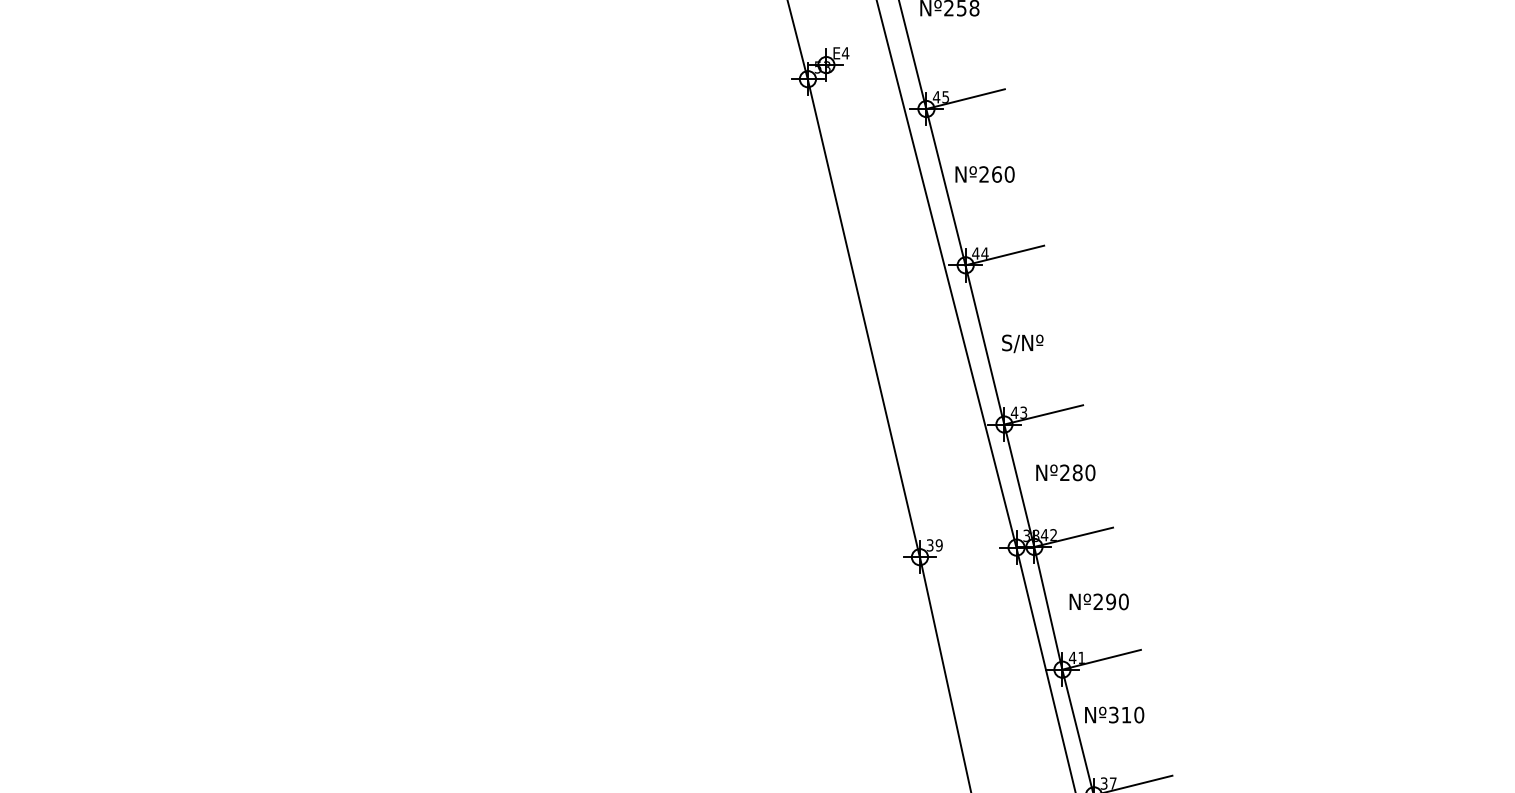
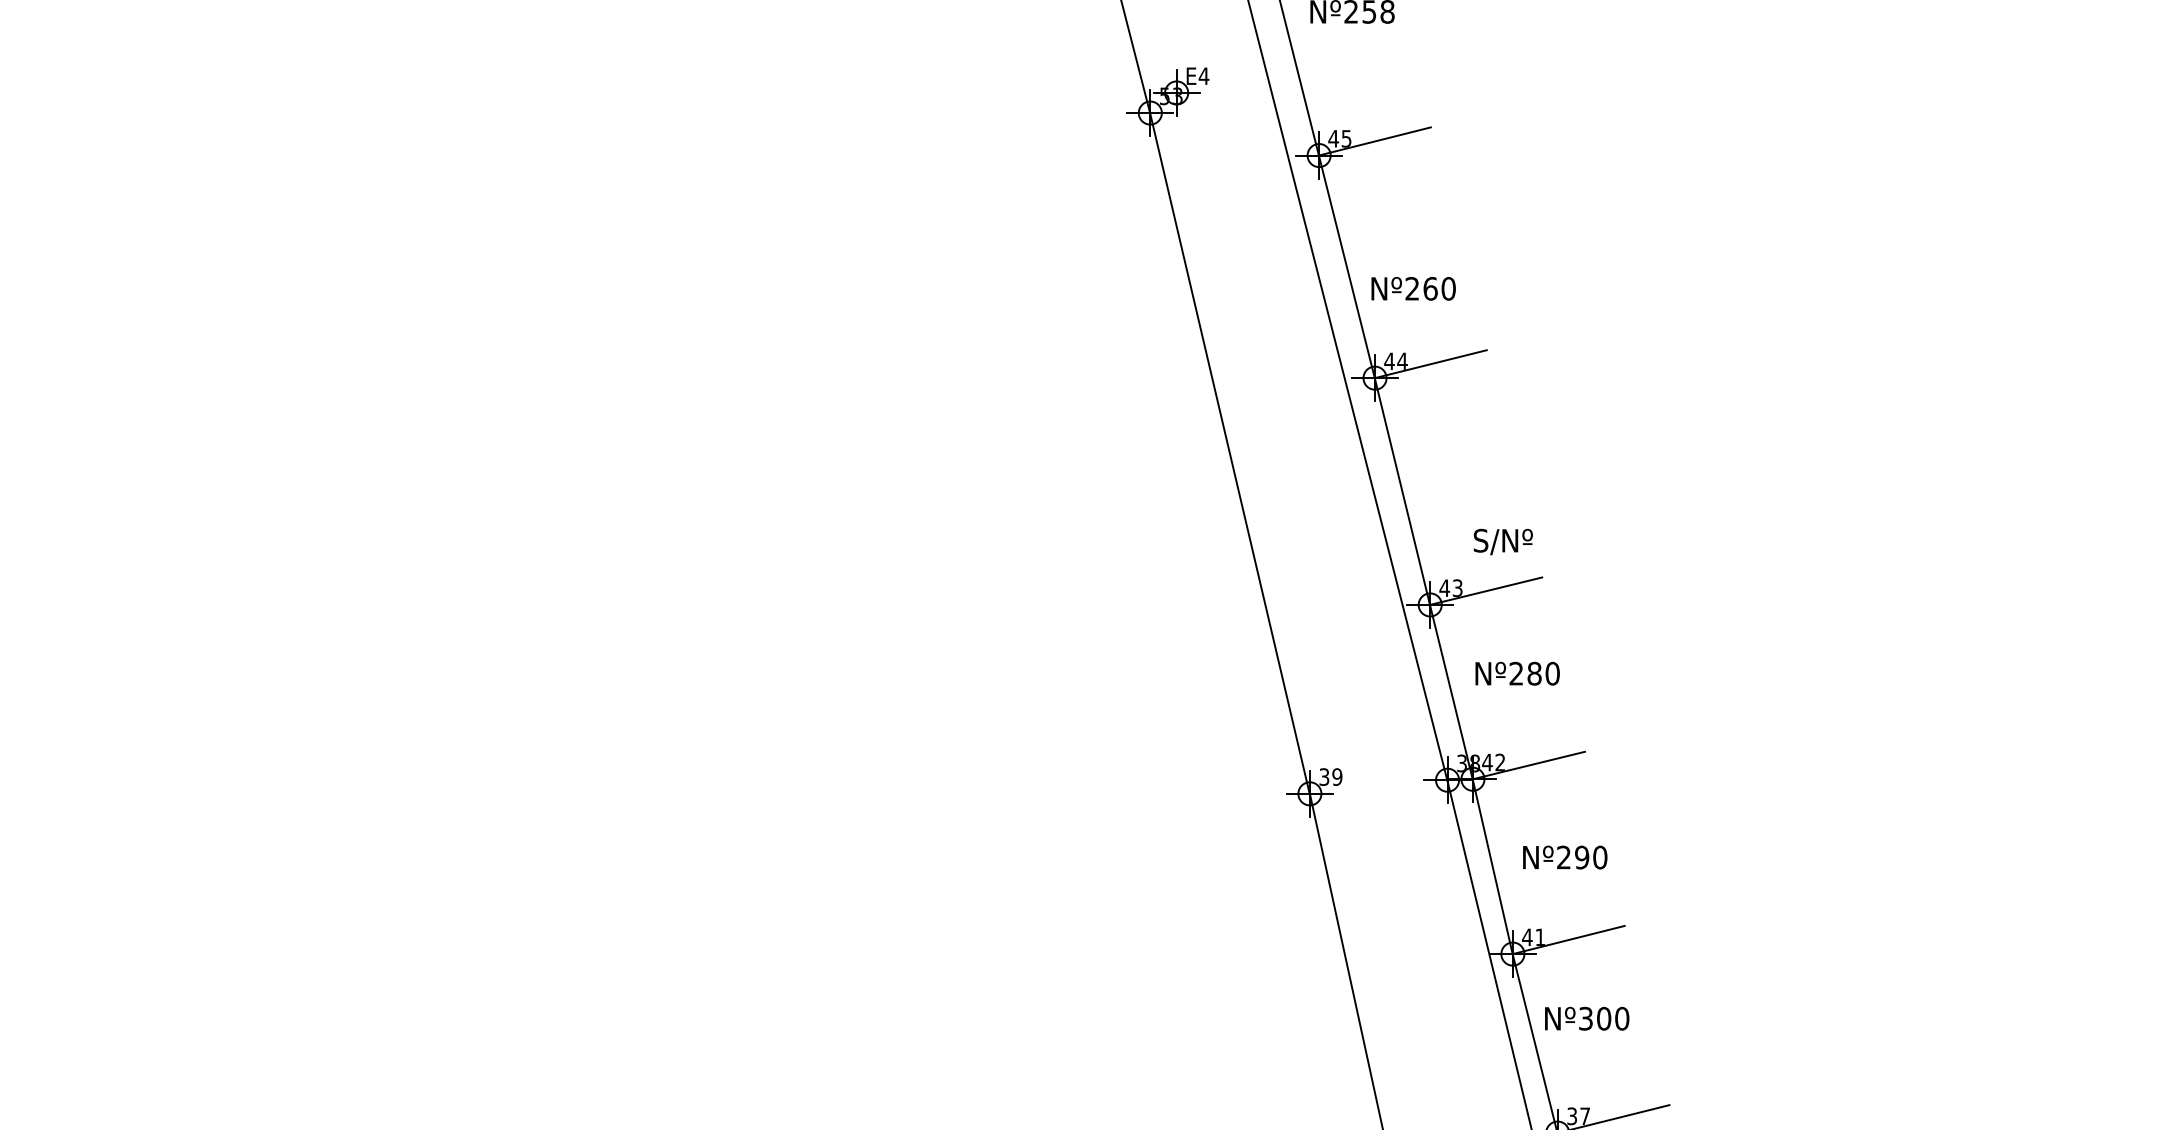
text: (984, 174) -> (1413, 288), moved
text: (1022, 343) -> (1502, 541), moved
text: (1126, 714) -> (1604, 1018), Nº310 -> Nº300

